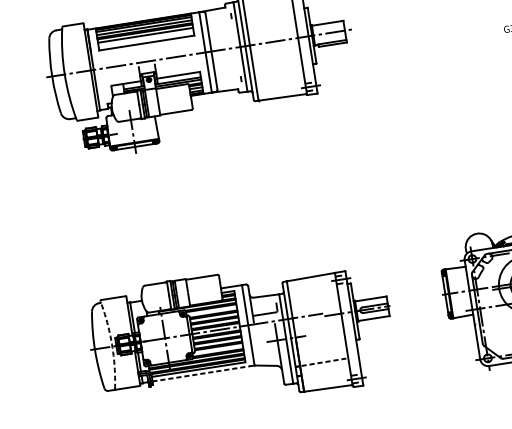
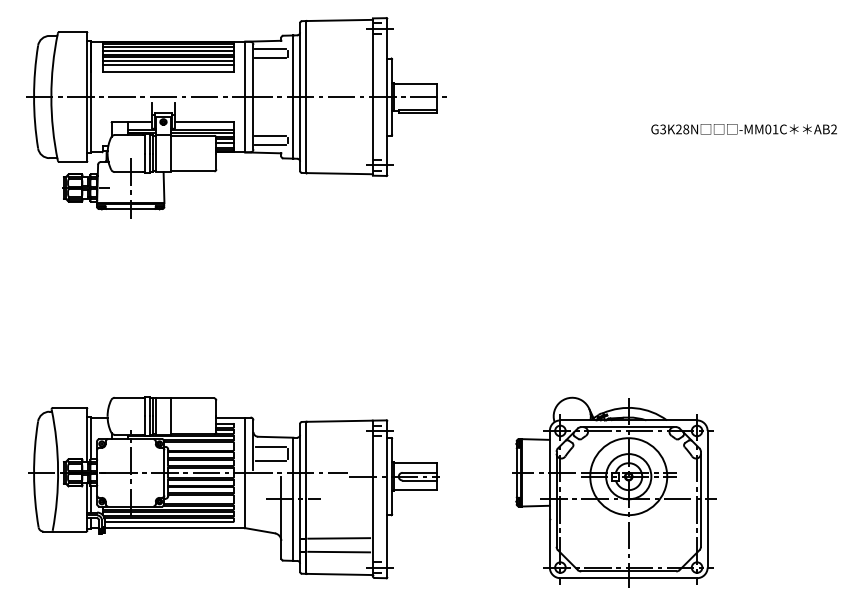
line: (218, 15) -> (270, 49), added
line: (219, 21) -> (270, 58), added
line: (145, 37) -> (167, 64), added
line: (228, 78) -> (270, 136), added
line: (229, 84) -> (270, 144), added
line: (263, 303) -> (270, 446), added
arc: (112, 344) -> (58, 469), dashed -> solid
line: (324, 362) -> (339, 538), dashed -> solid
line: (325, 371) -> (339, 551), added
line: (203, 373) -> (175, 528), dashed -> solid

